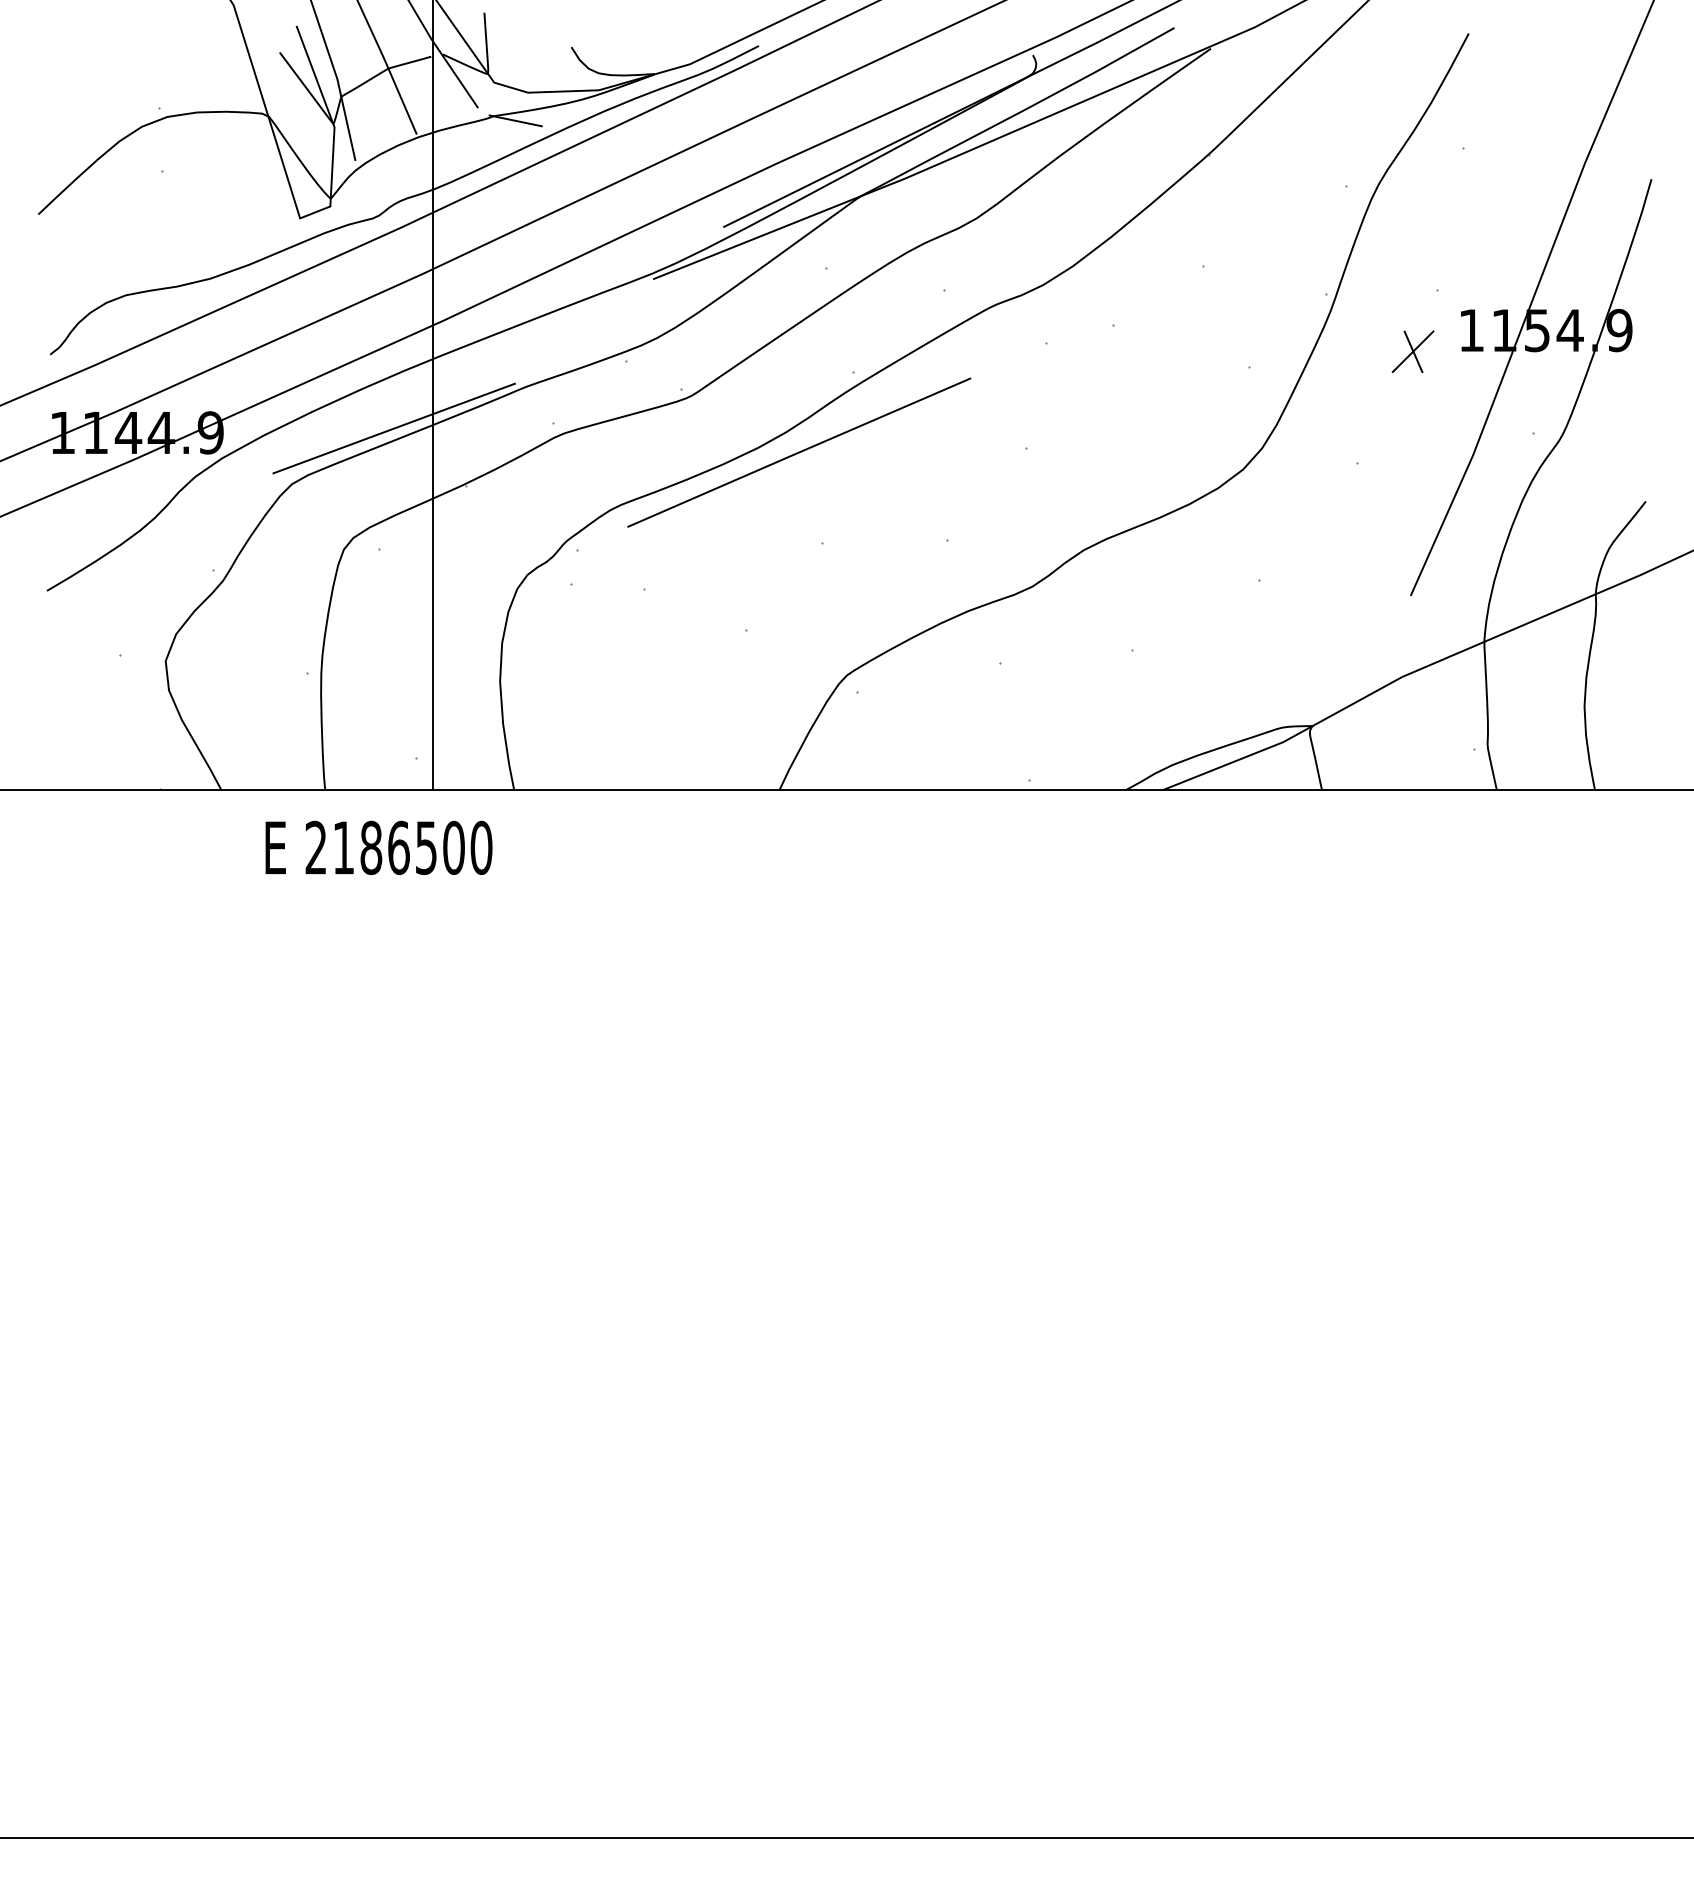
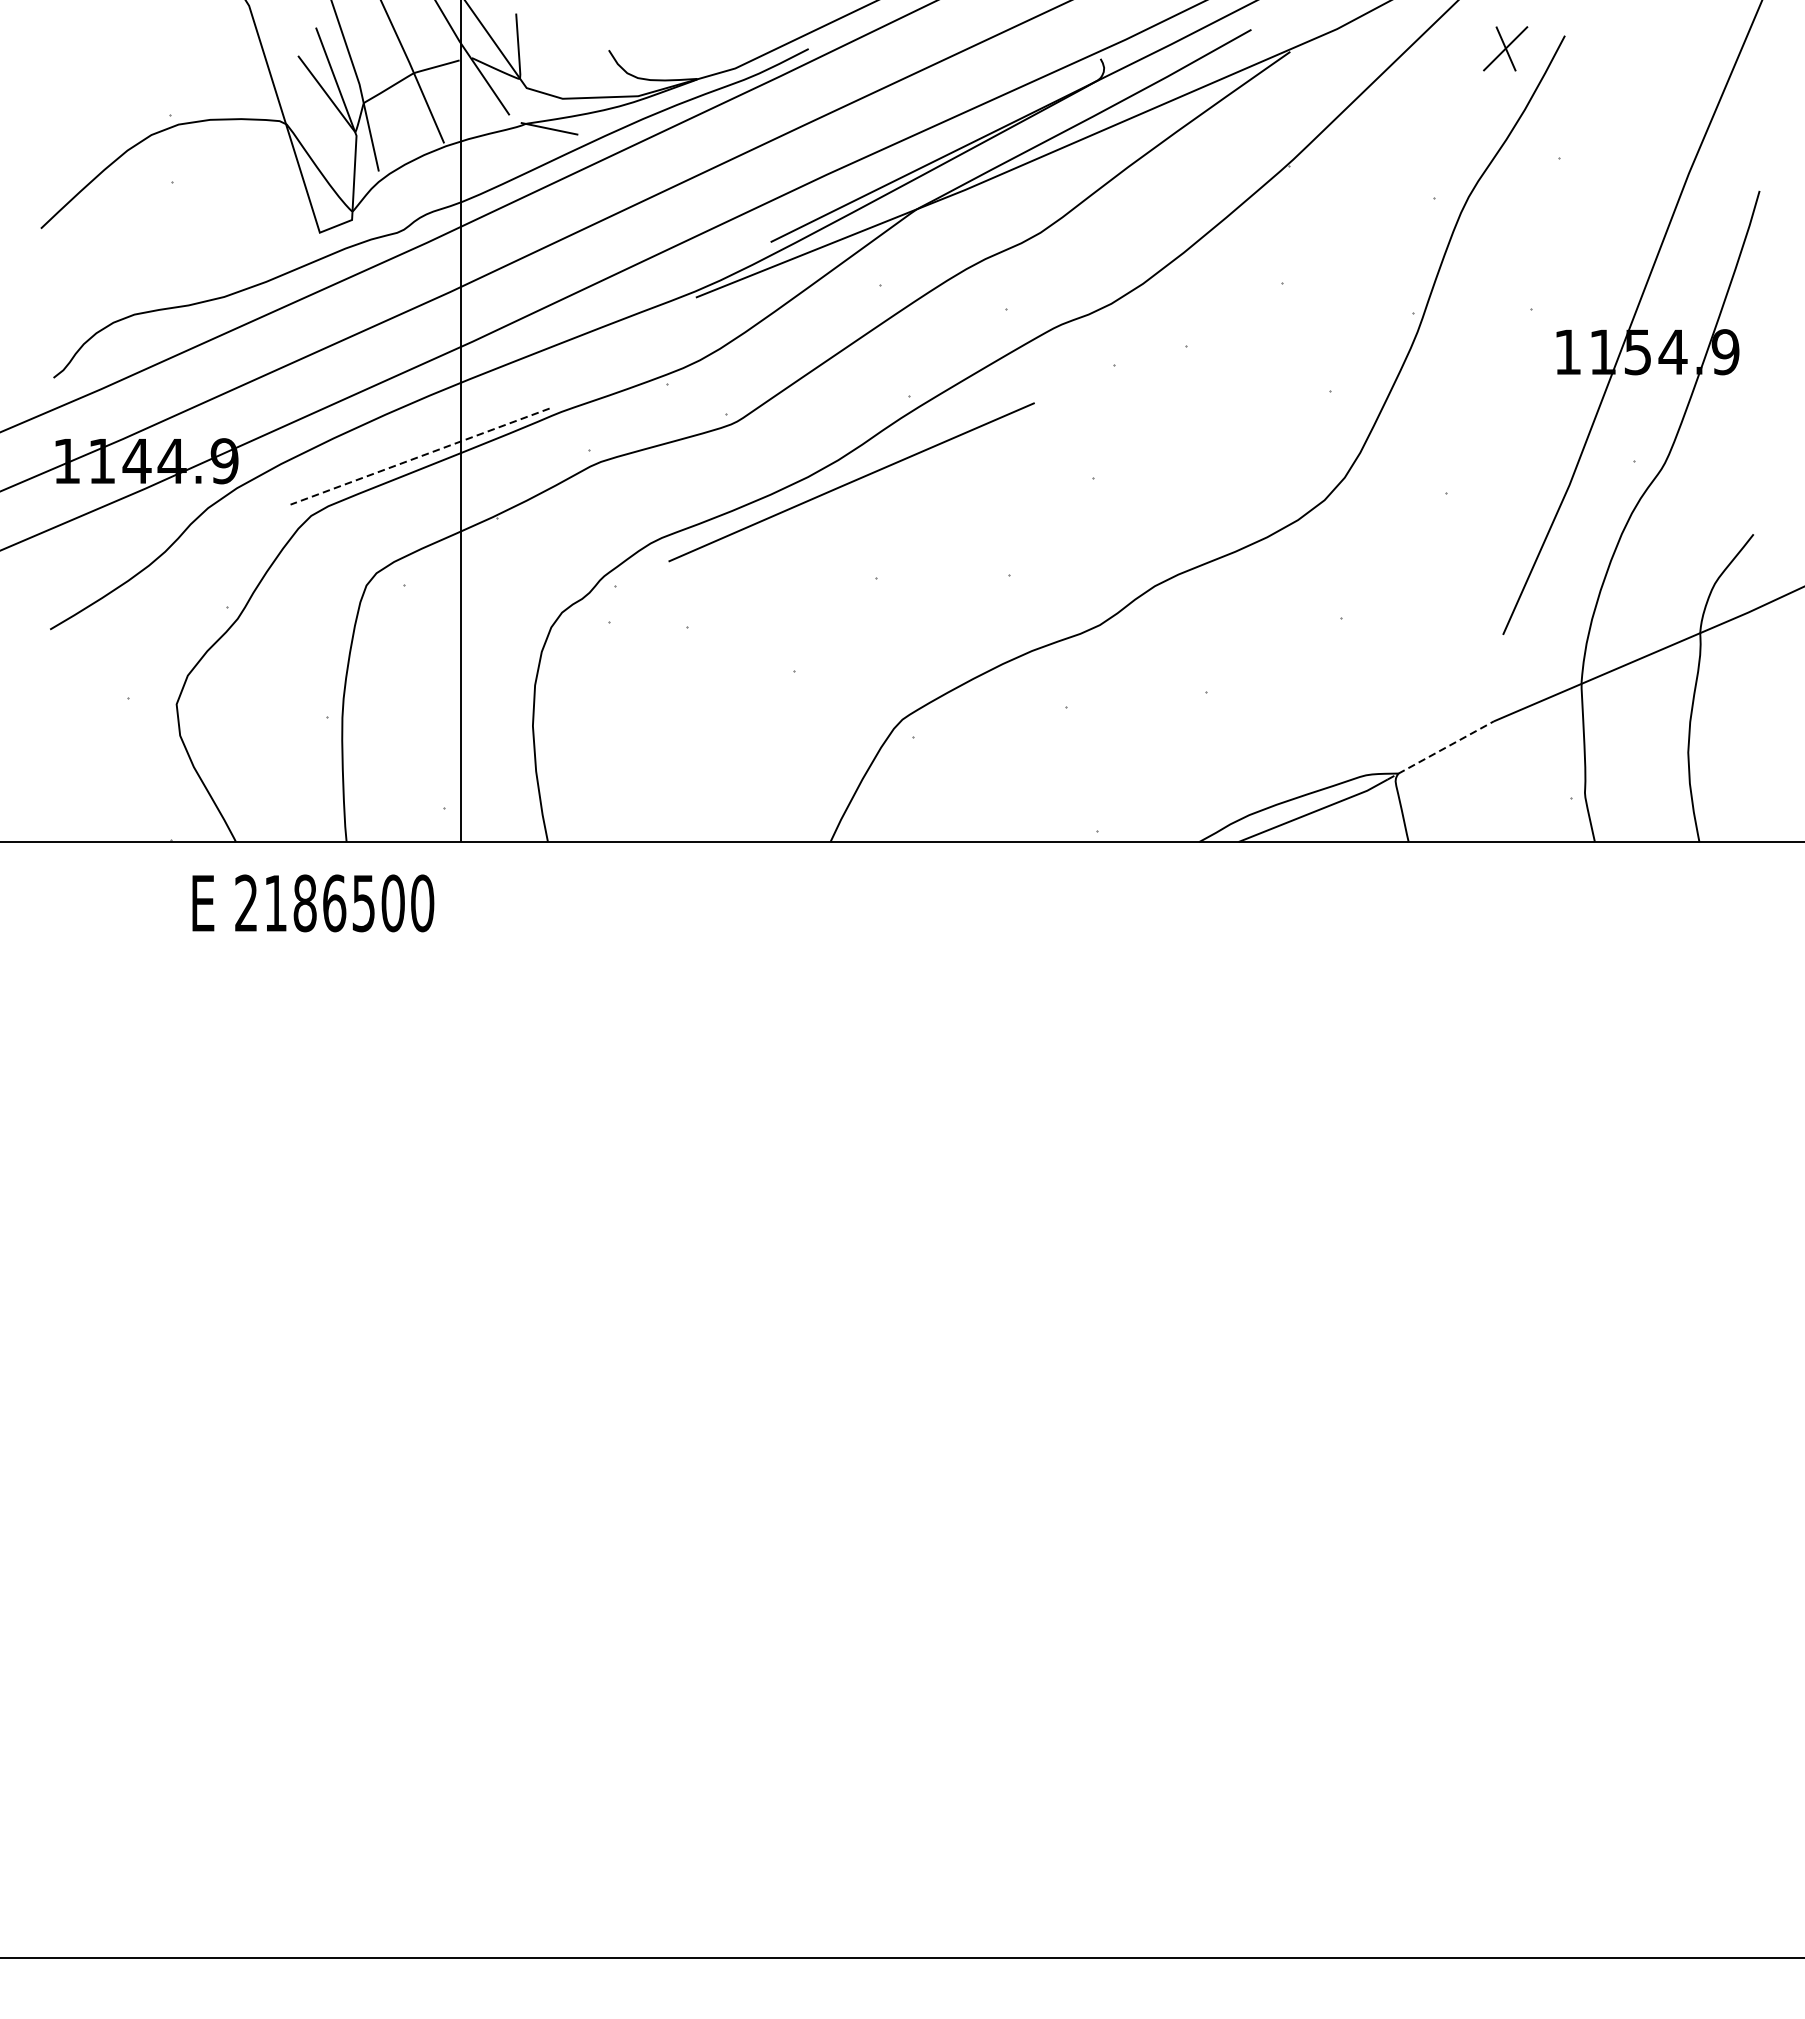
part: (1412, 351) -> (1504, 48), moved
line: (394, 428) -> (420, 456), solid -> dashed
line: (1352, 704) -> (1441, 750), solid -> dashed
text: (378, 847) -> (312, 902), moved

